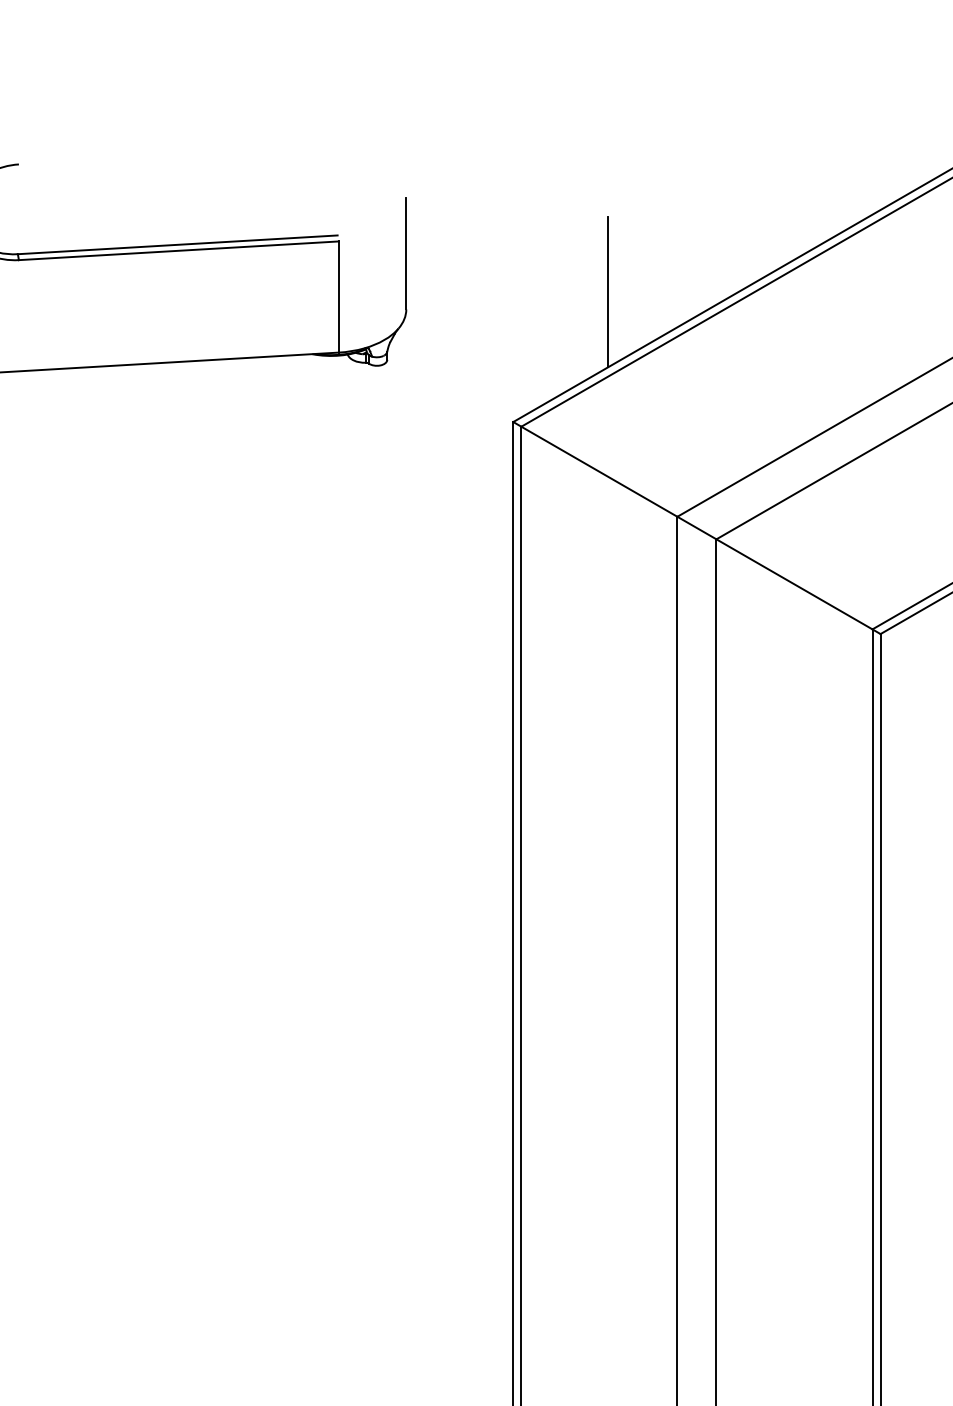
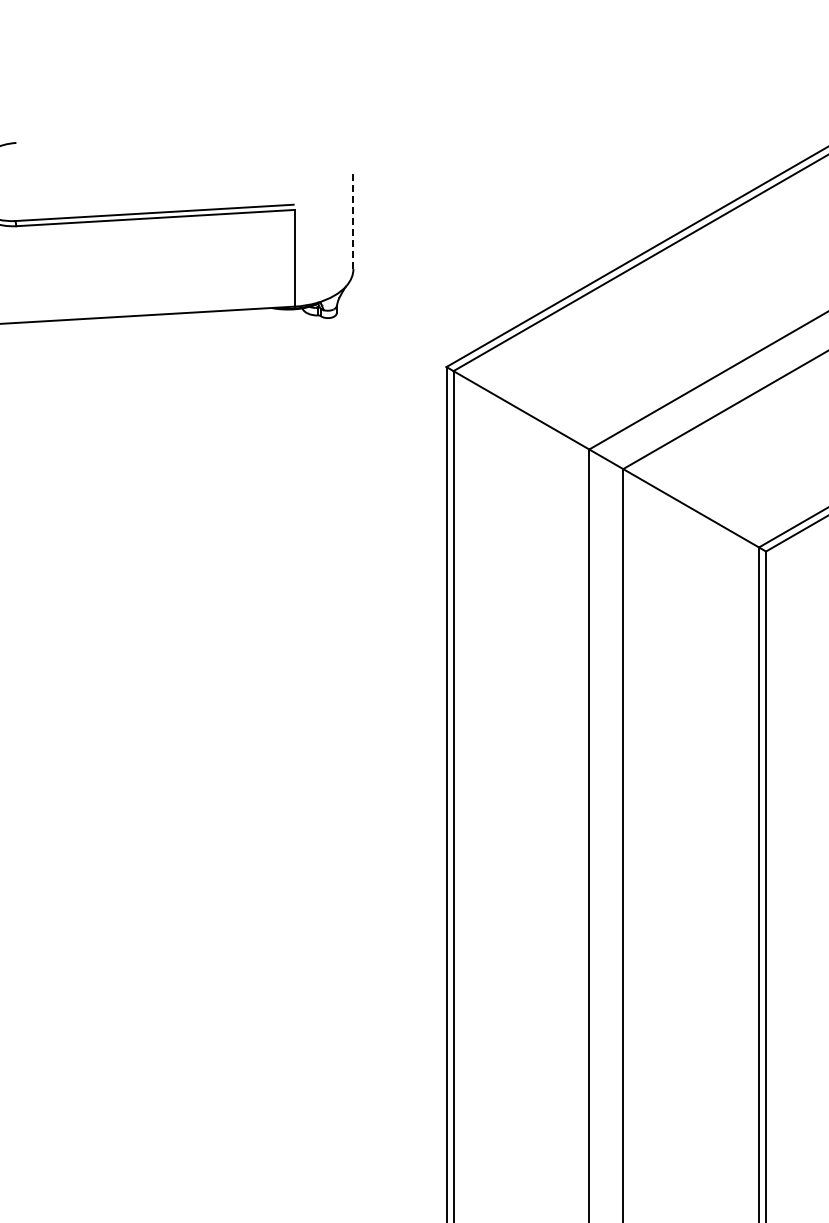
line: (406, 253) -> (353, 220), solid -> dashed
line: (607, 291) -> (528, 253), removed

